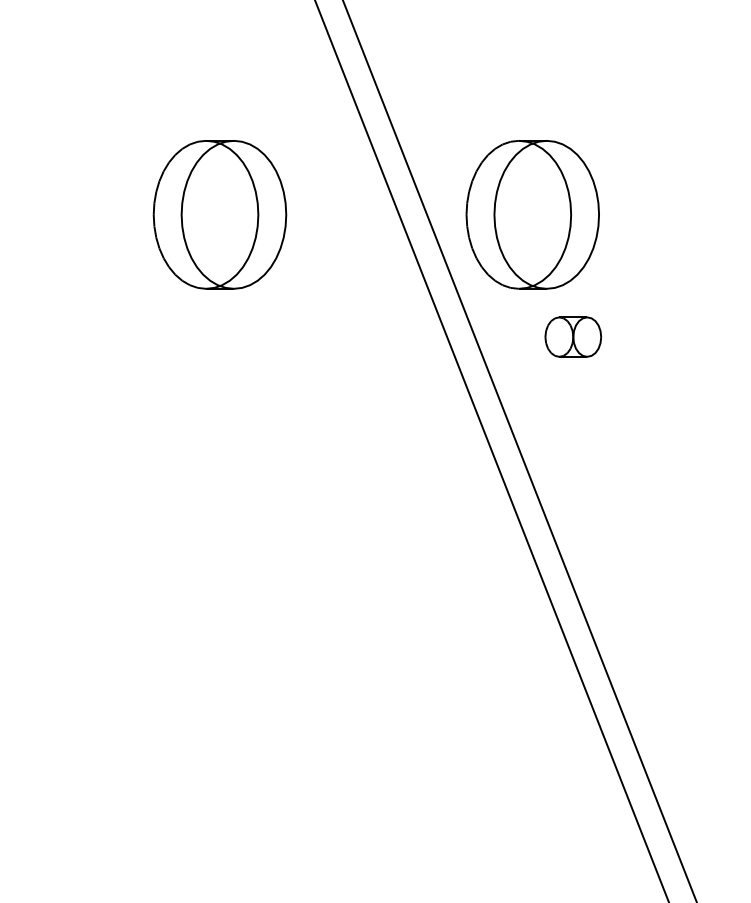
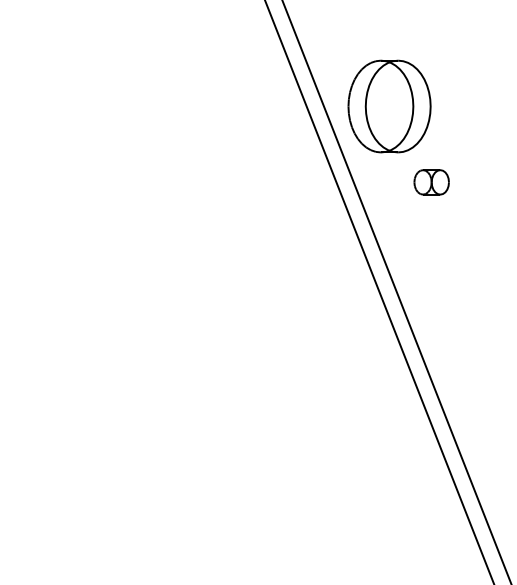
part: (219, 214) -> (195, 106), removed
part: (573, 337) -> (431, 182), moved

